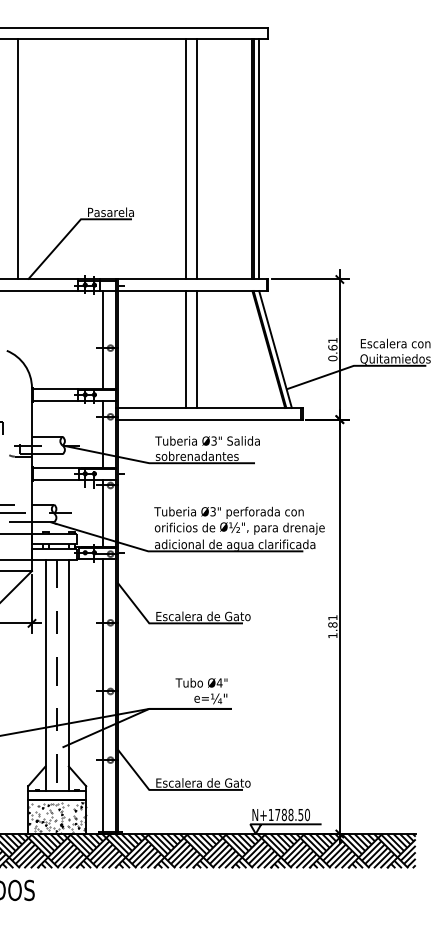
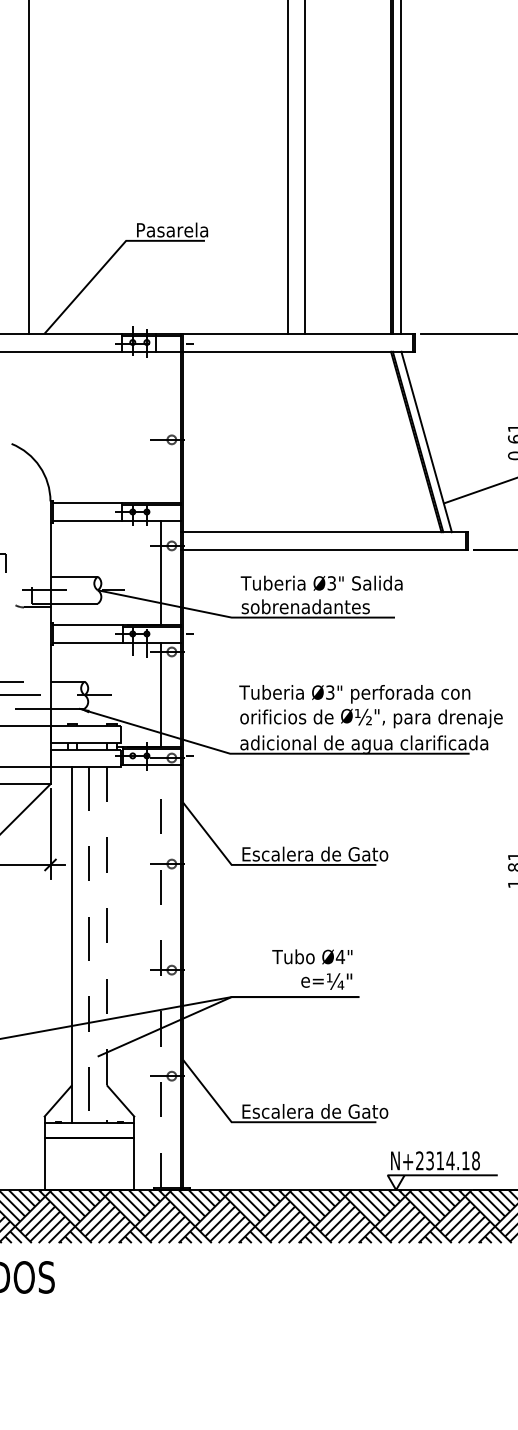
line: (103, 340) -> (160, 428), removed
line: (185, 349) -> (287, 441), removed
line: (196, 349) -> (304, 441), removed
line: (68, 675) -> (106, 945), solid -> dashed
line: (103, 695) -> (160, 976), solid -> dashed
text: (289, 814) -> (448, 1160), N+1788.50 -> N+2314.18
hatch: (57, 817) -> (89, 1164), removed

